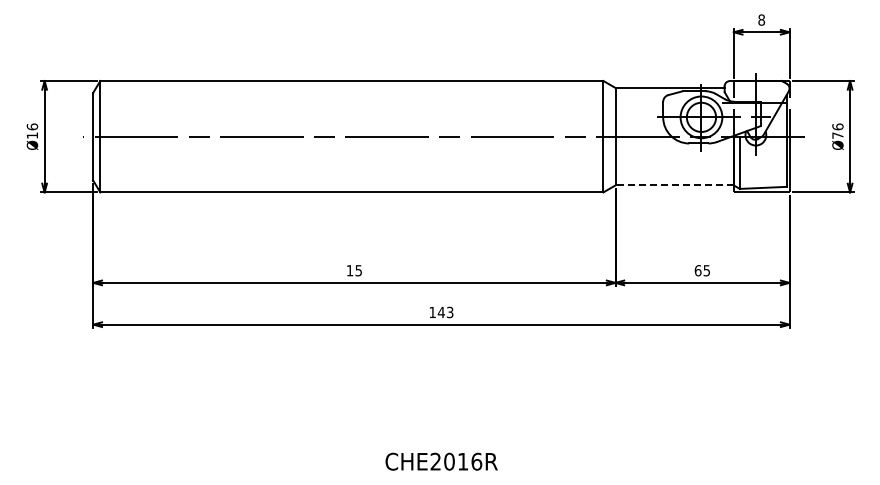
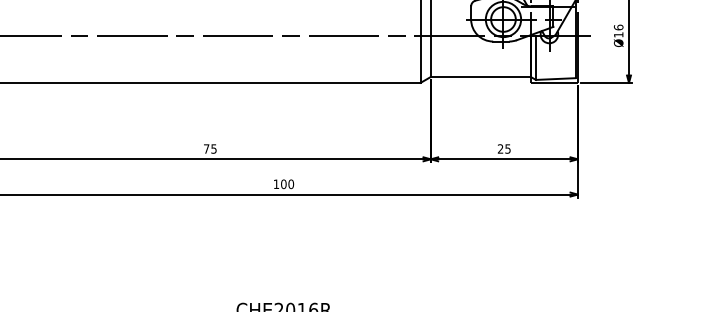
text: (837, 135) -> (618, 34), Ø76 -> Ø16
line: (674, 185) -> (480, 77), dashed -> solid
text: (349, 270) -> (206, 148), 15 -> 75
text: (697, 270) -> (500, 148), 65 -> 25
text: (445, 312) -> (287, 184), 143 -> 100

